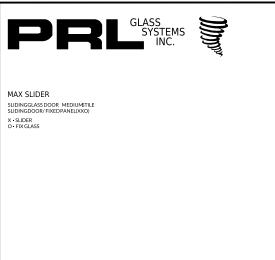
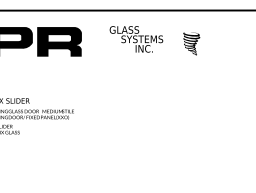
fill: (124, 34) -> (103, 42), removed
part: (213, 36) -> (191, 44), size x0.6

